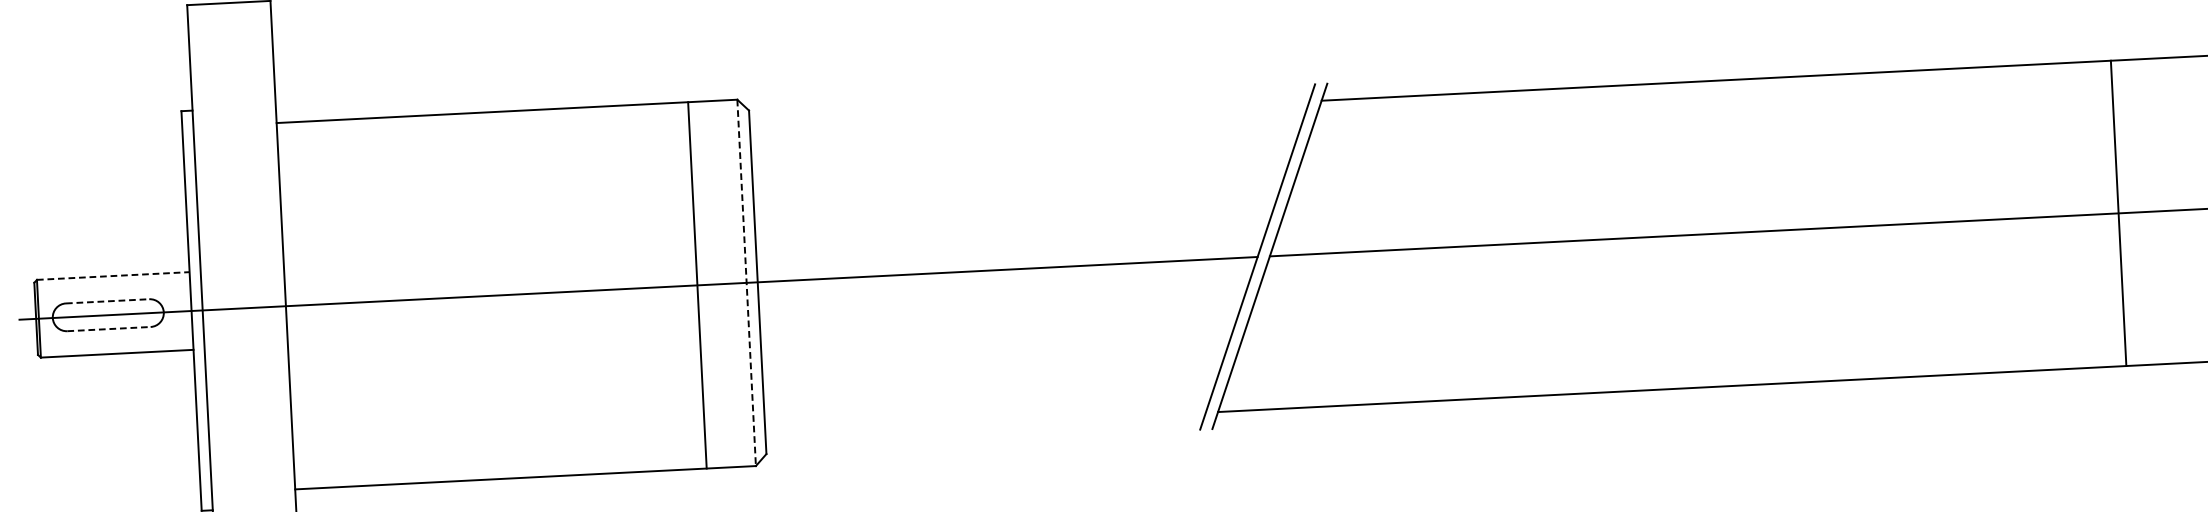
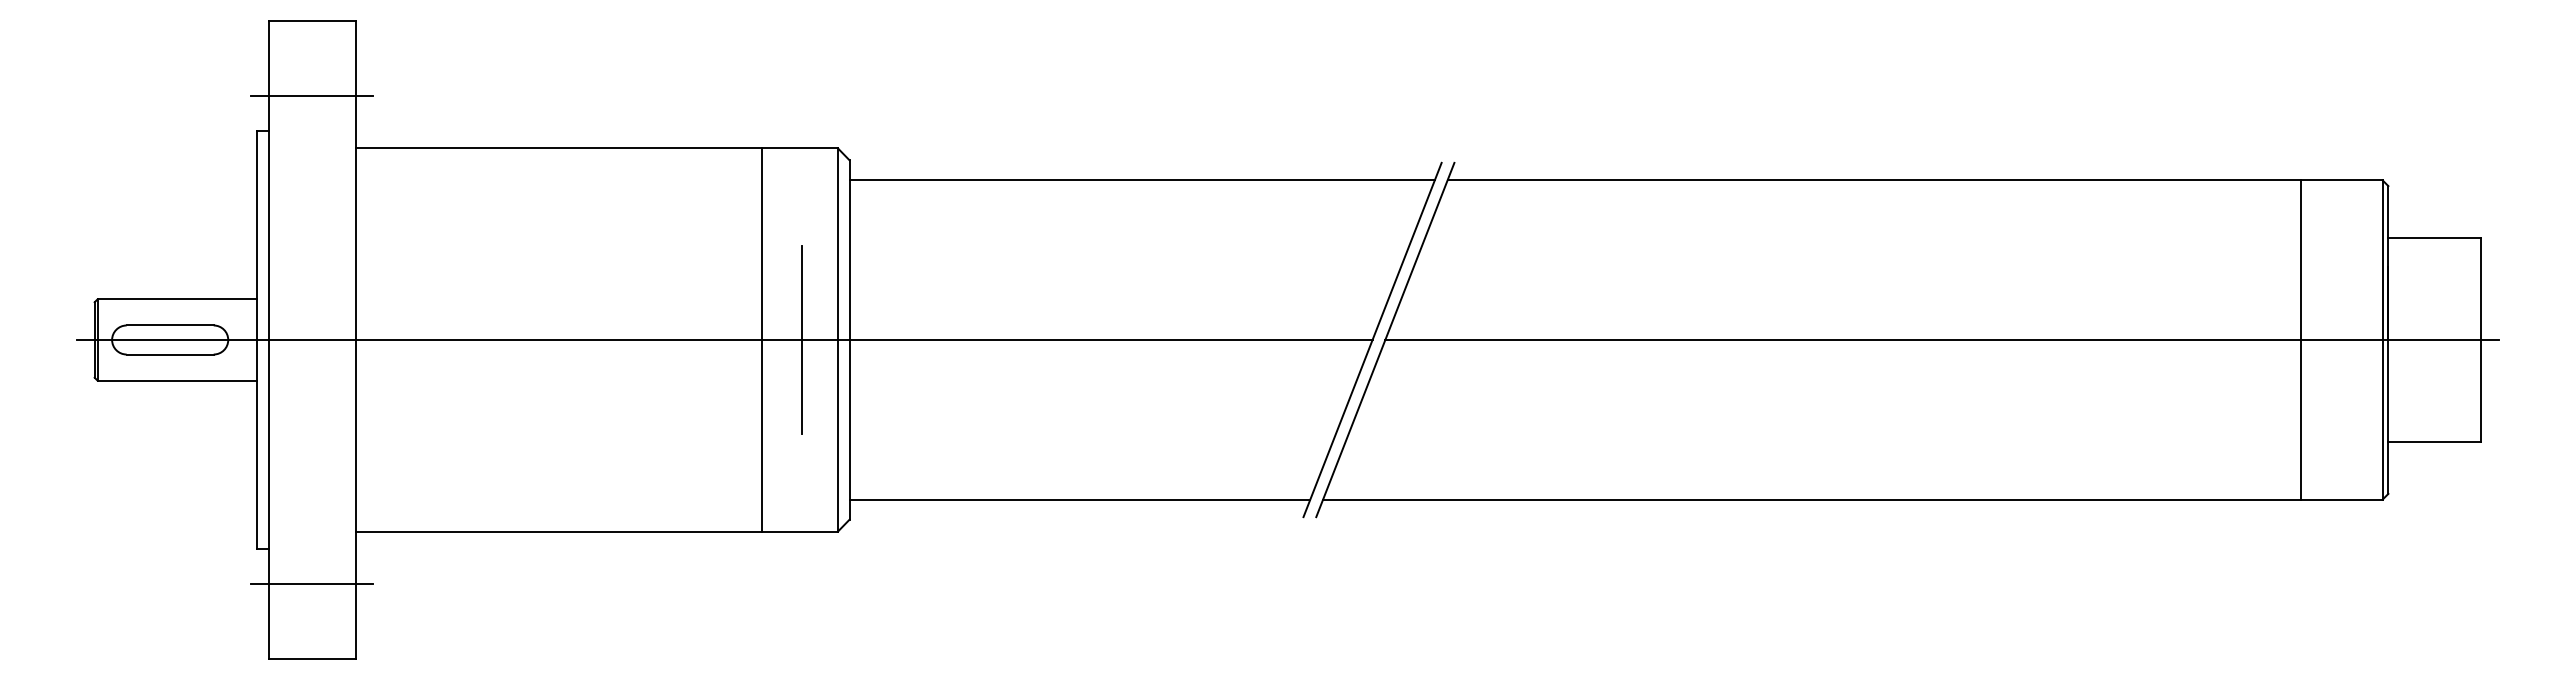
line: (232, 75) -> (312, 96), added
line: (1029, 115) -> (1141, 180), added
line: (2118, 212) -> (2301, 339), moved
line: (113, 276) -> (177, 299), dashed -> solid
line: (746, 283) -> (837, 340), dashed -> solid
line: (697, 284) -> (762, 339), moved
line: (711, 284) -> (801, 339), added
line: (107, 301) -> (170, 325), dashed -> solid
line: (109, 329) -> (170, 354), dashed -> solid
line: (985, 423) -> (1079, 499), added

